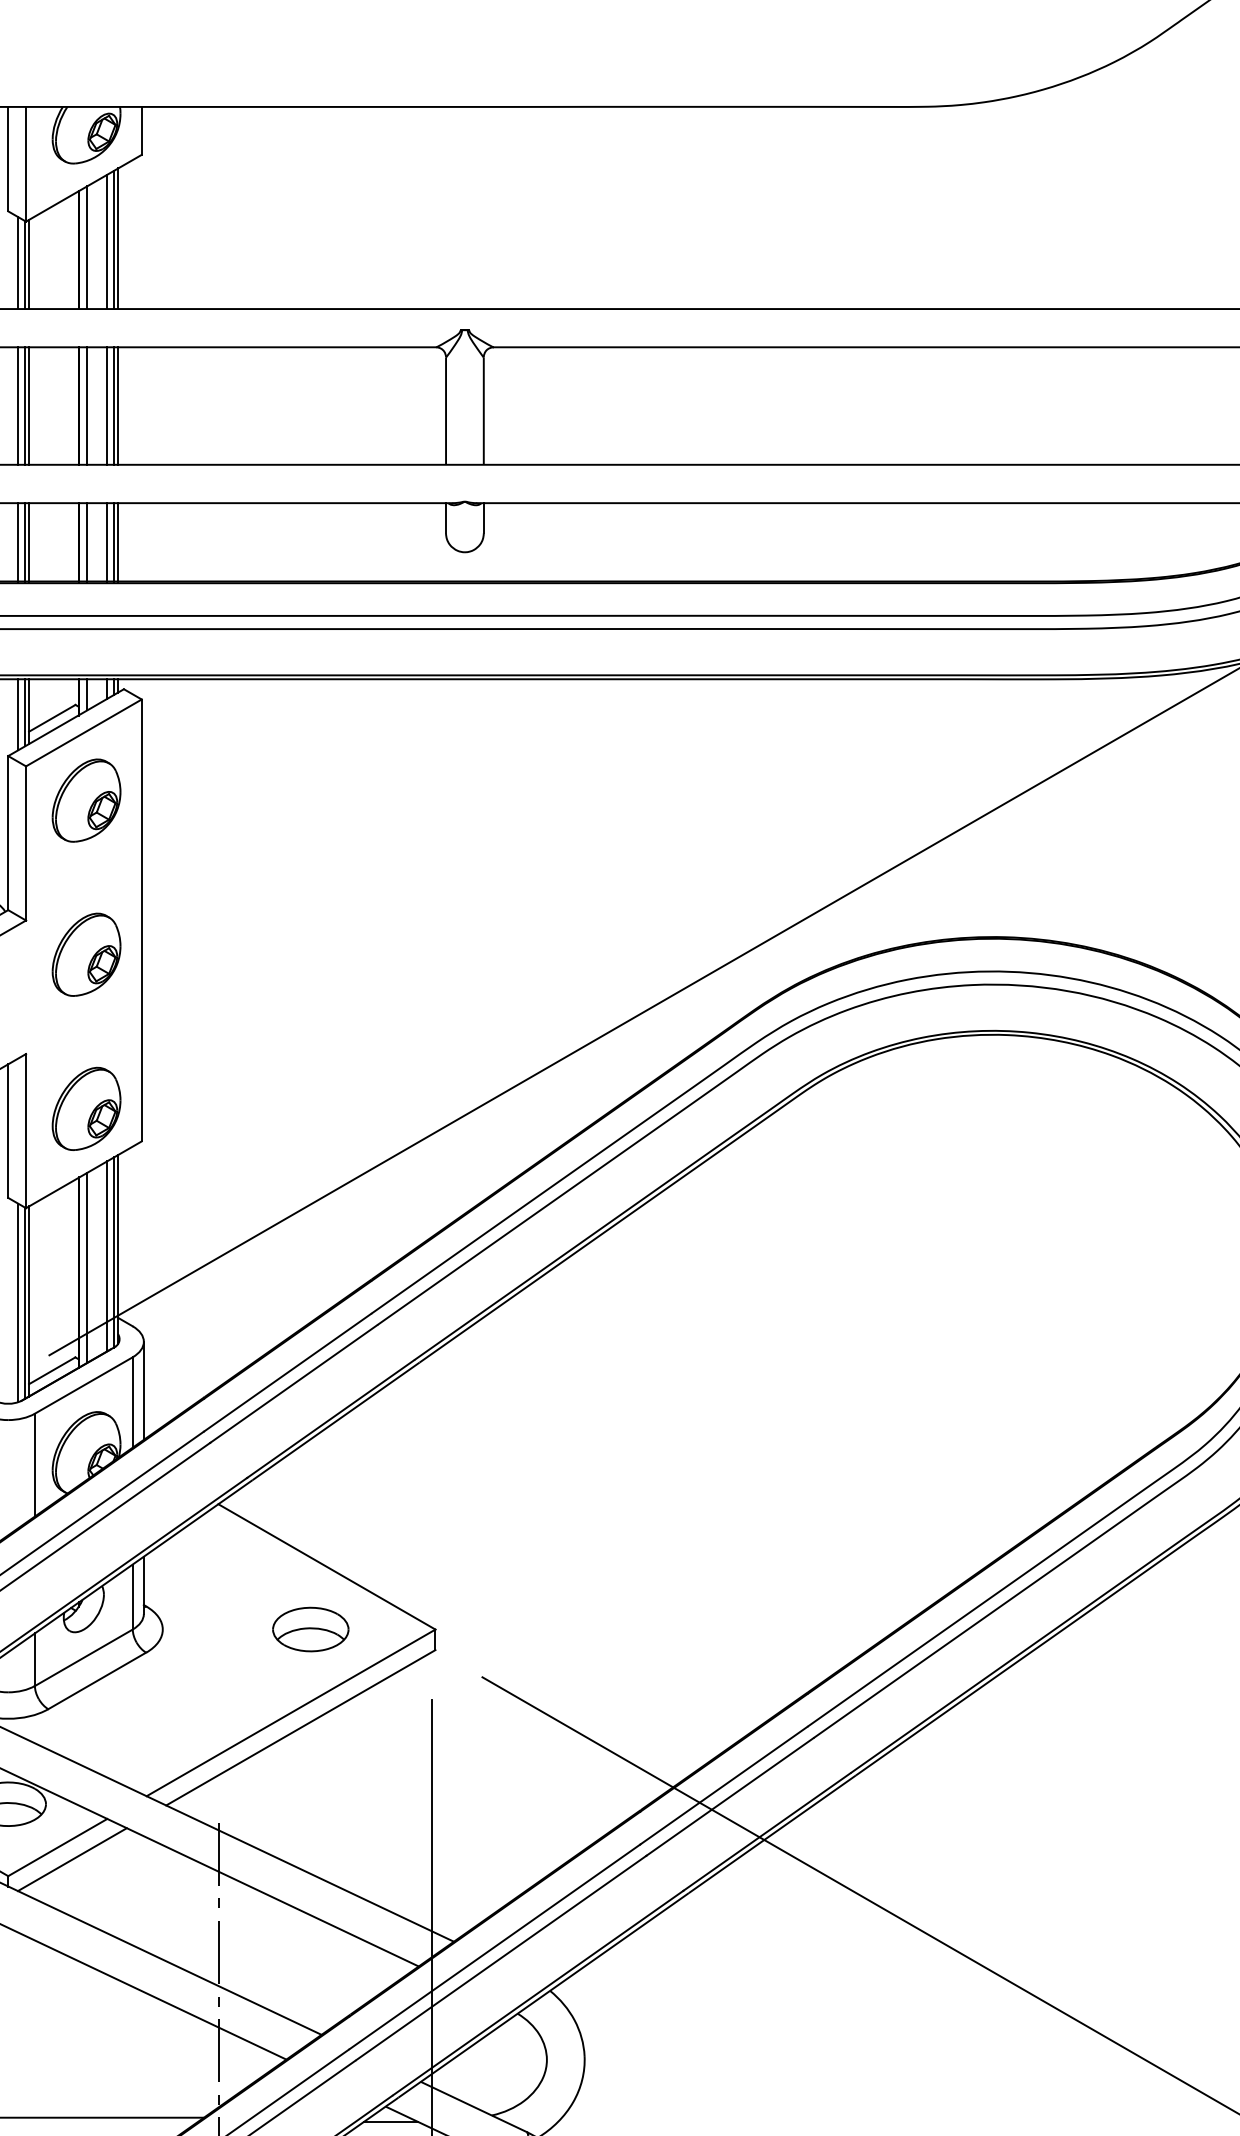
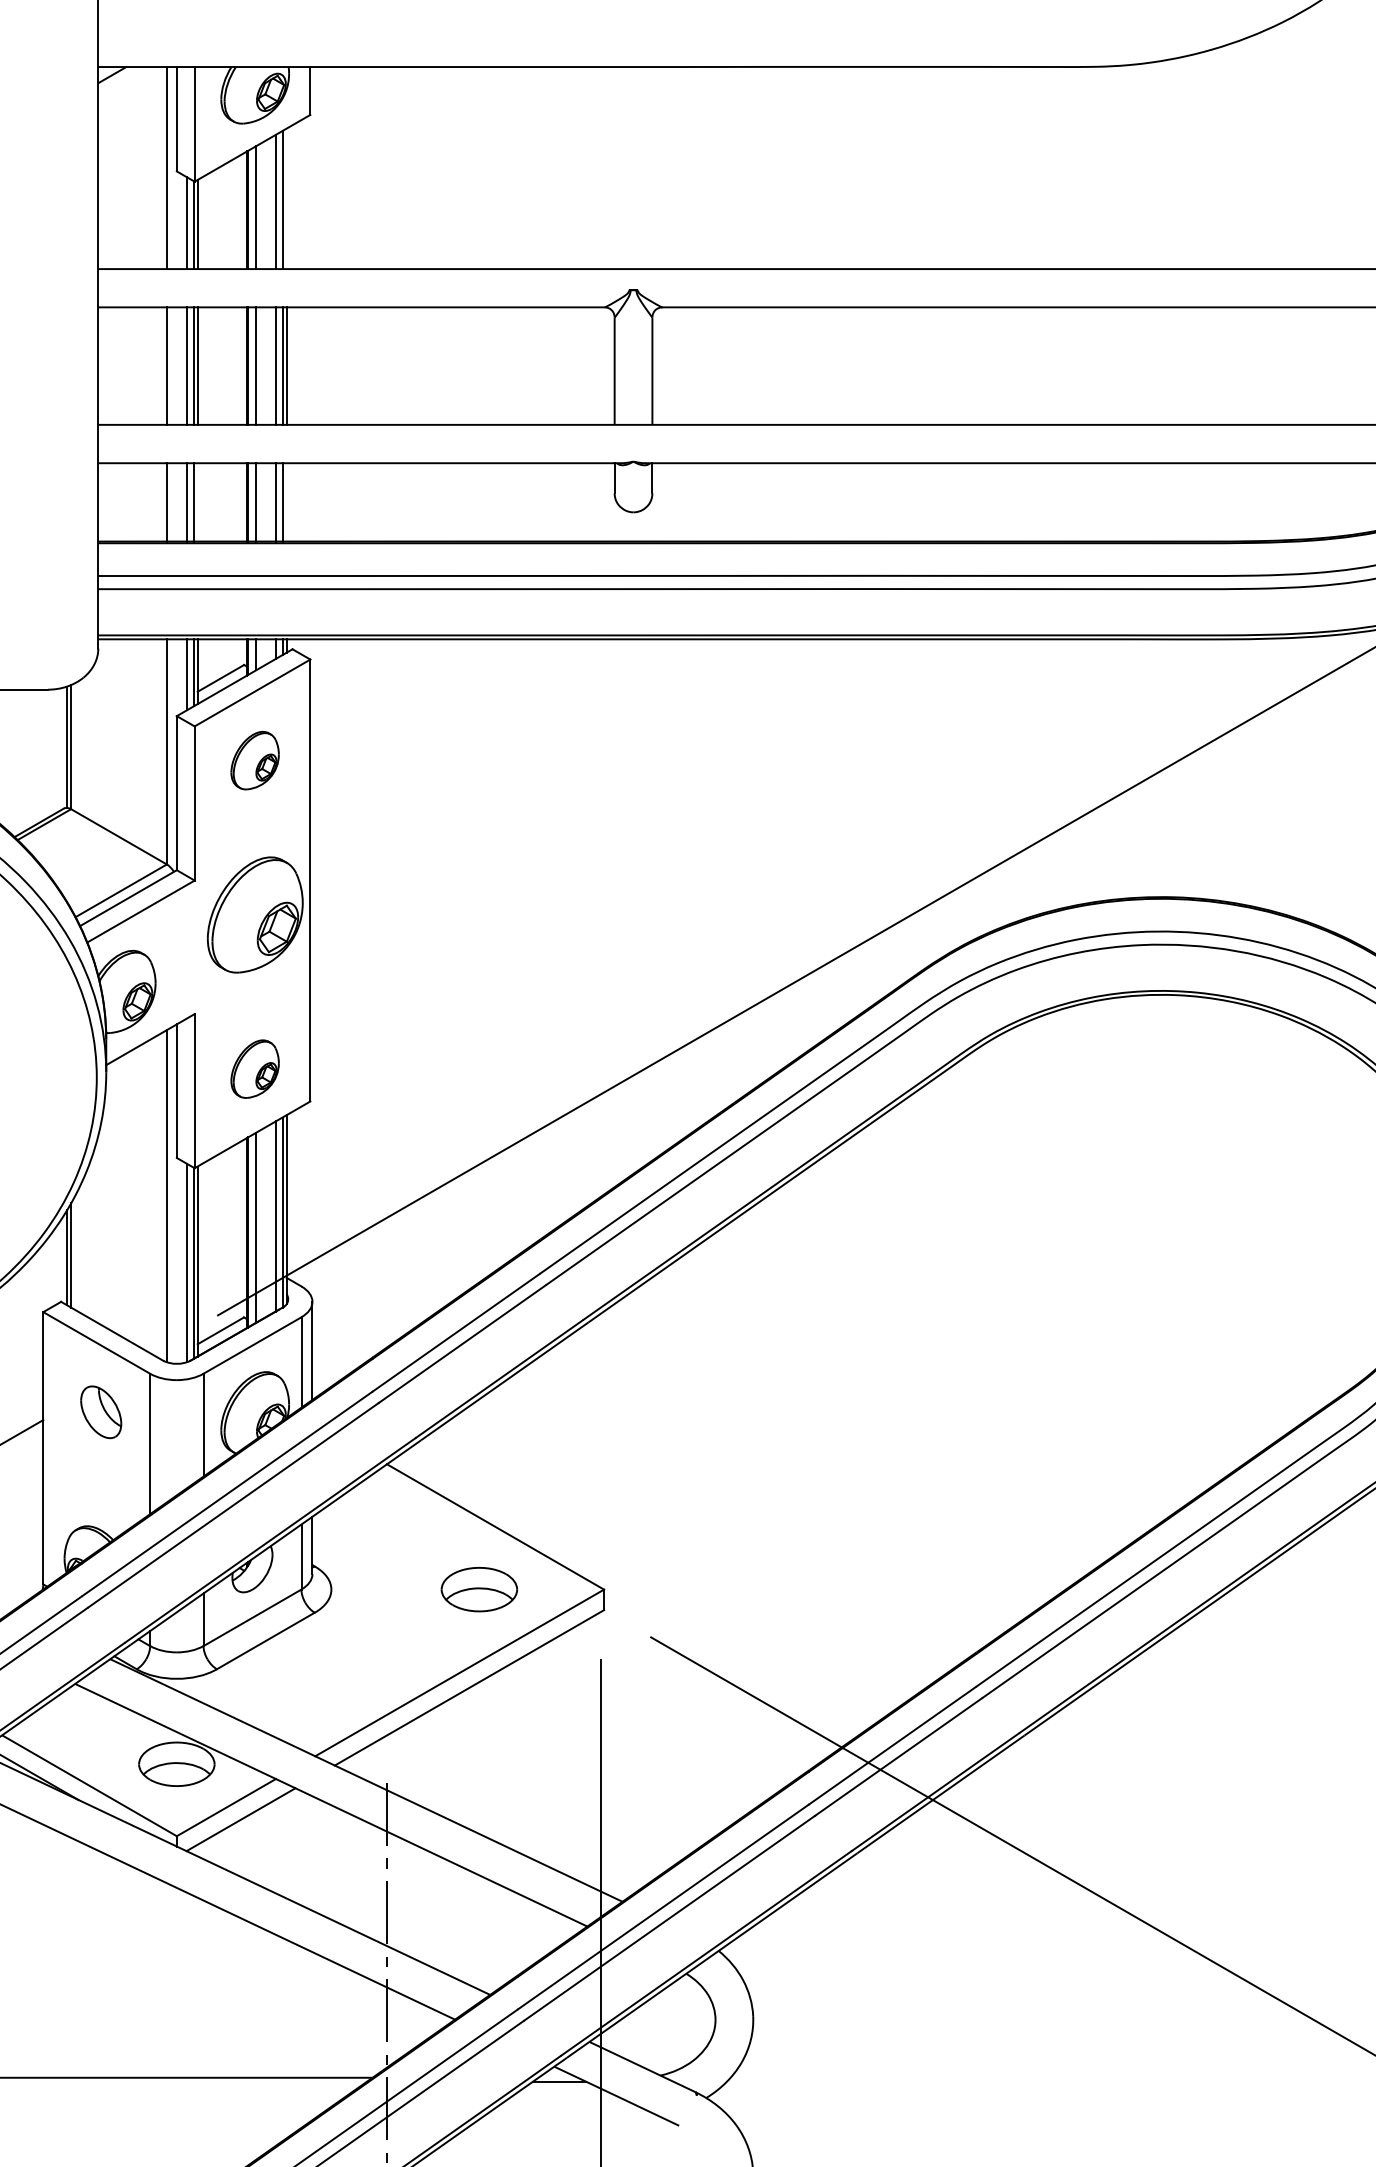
line: (117, 238) -> (286, 198), removed
line: (28, 542) -> (197, 502), removed
line: (117, 542) -> (286, 502), removed
part: (85, 800) -> (254, 760), size x0.7
part: (85, 954) -> (254, 914), size x1.4
part: (85, 1109) -> (254, 1069), size x0.7

